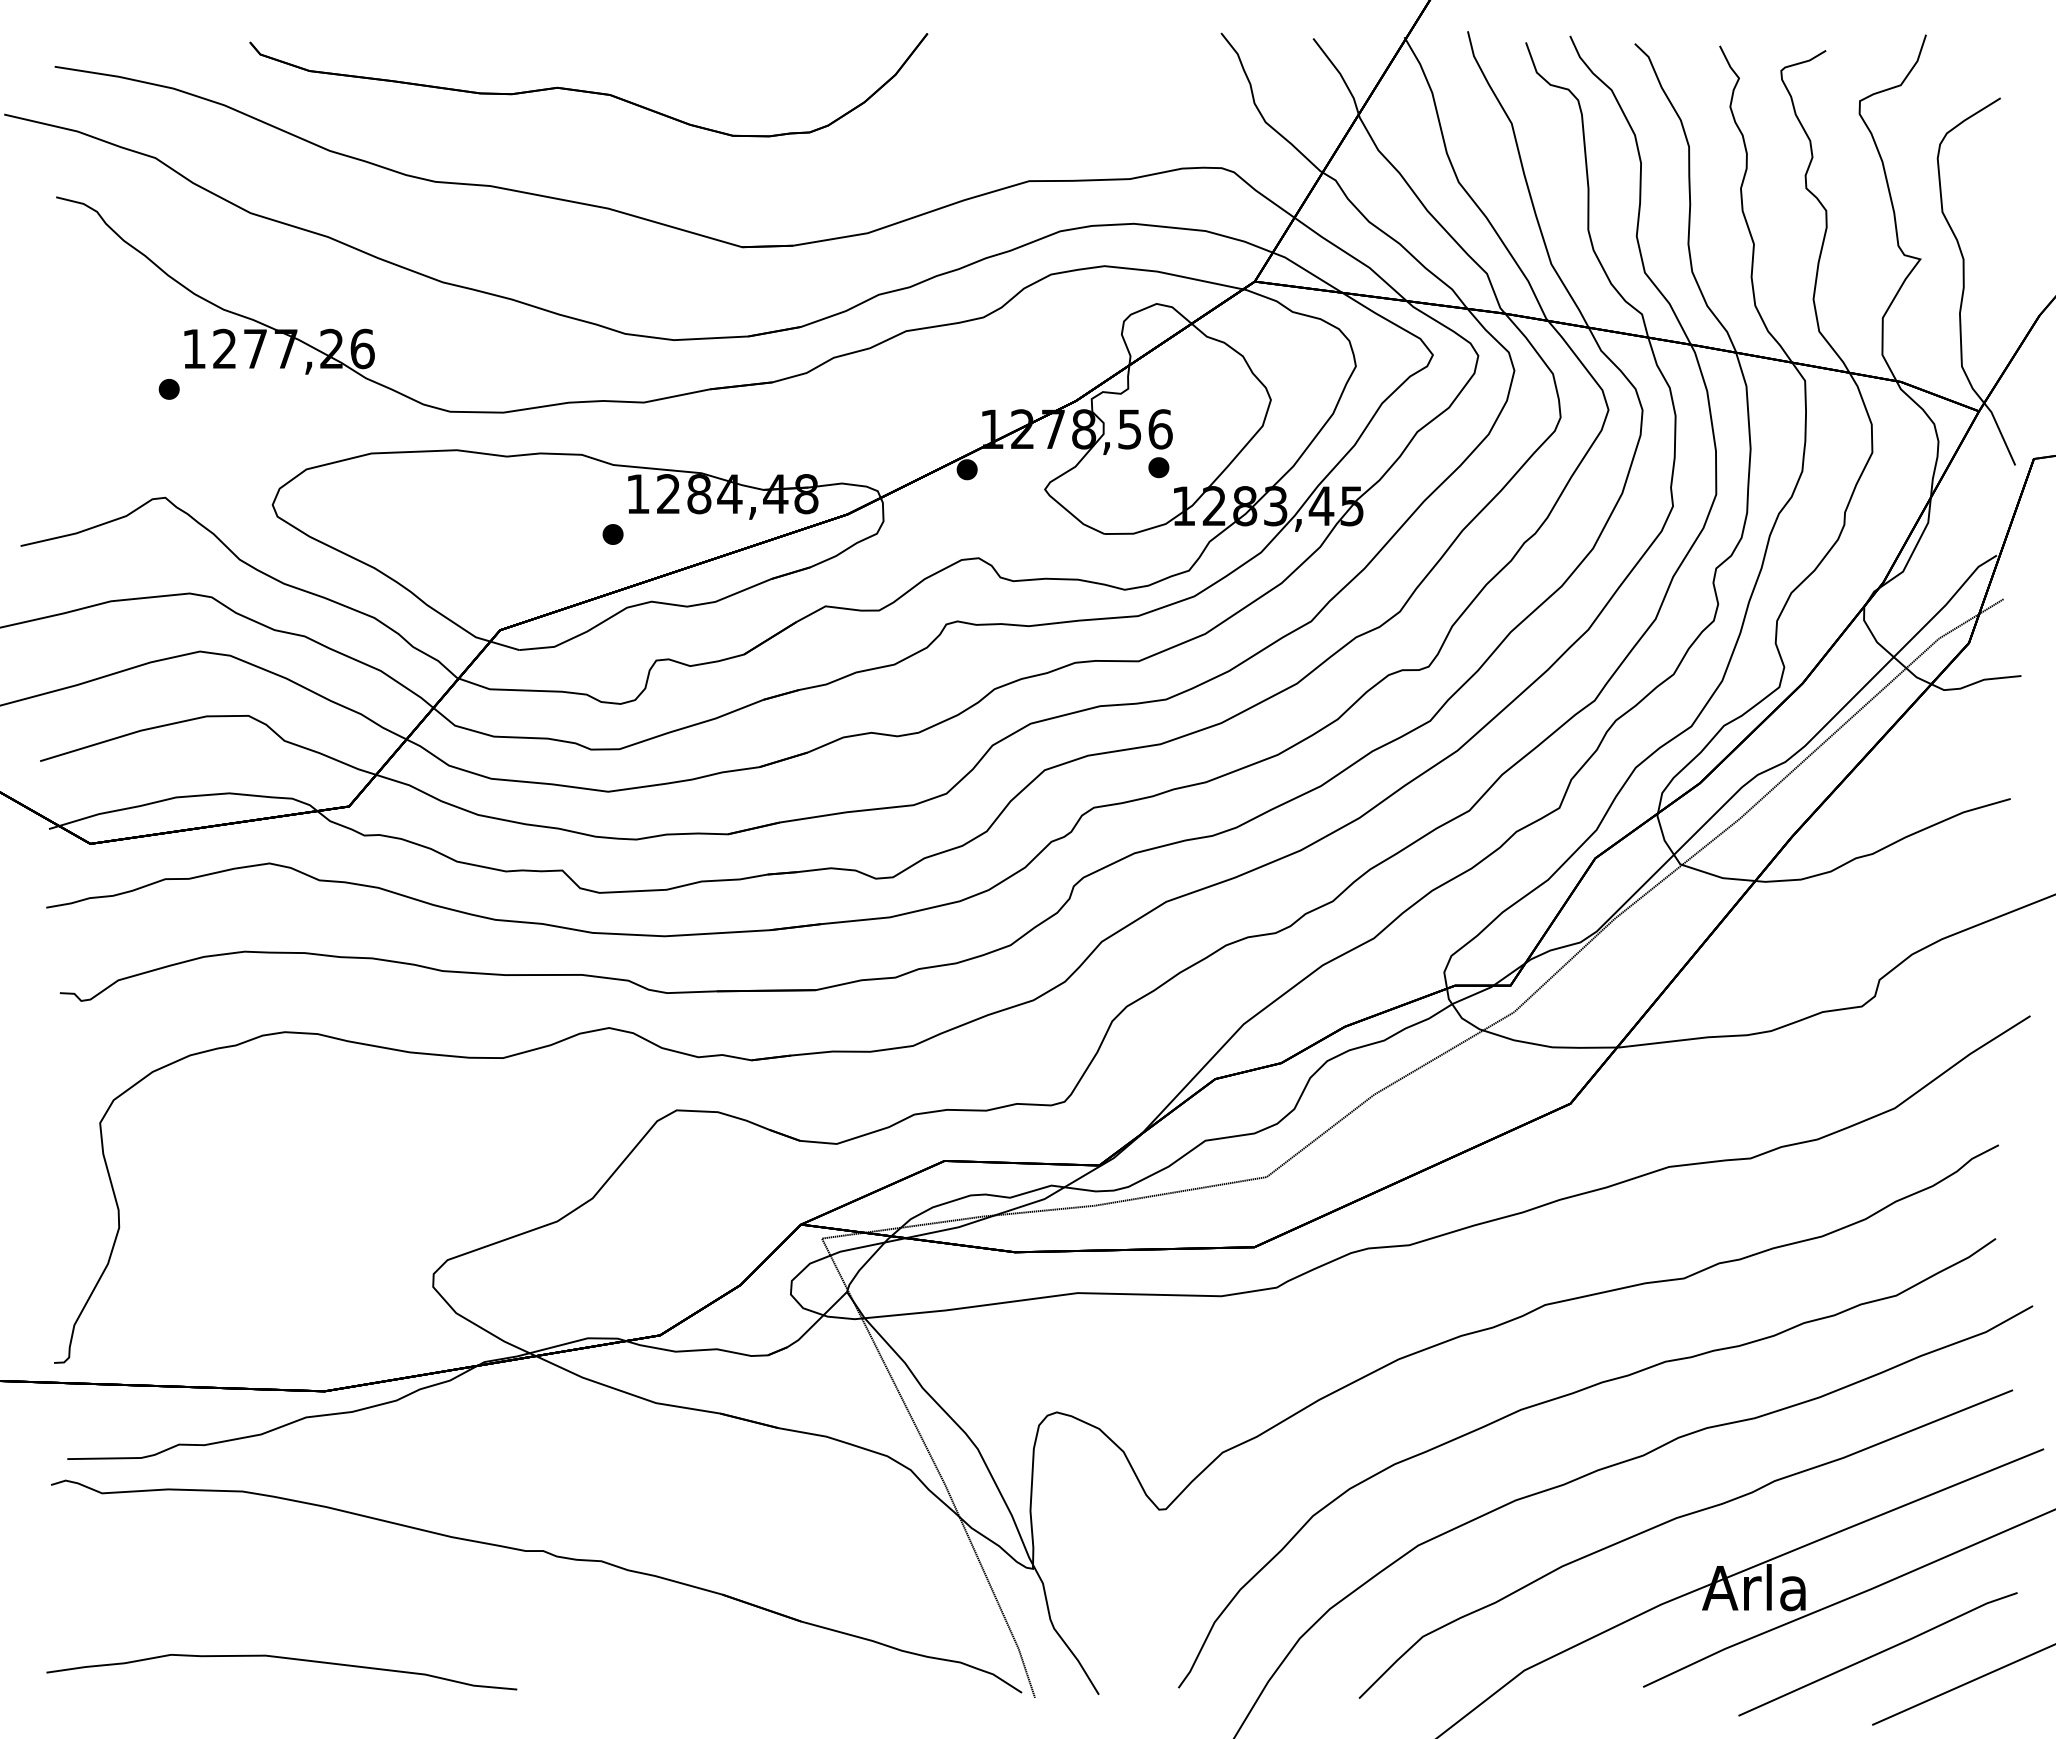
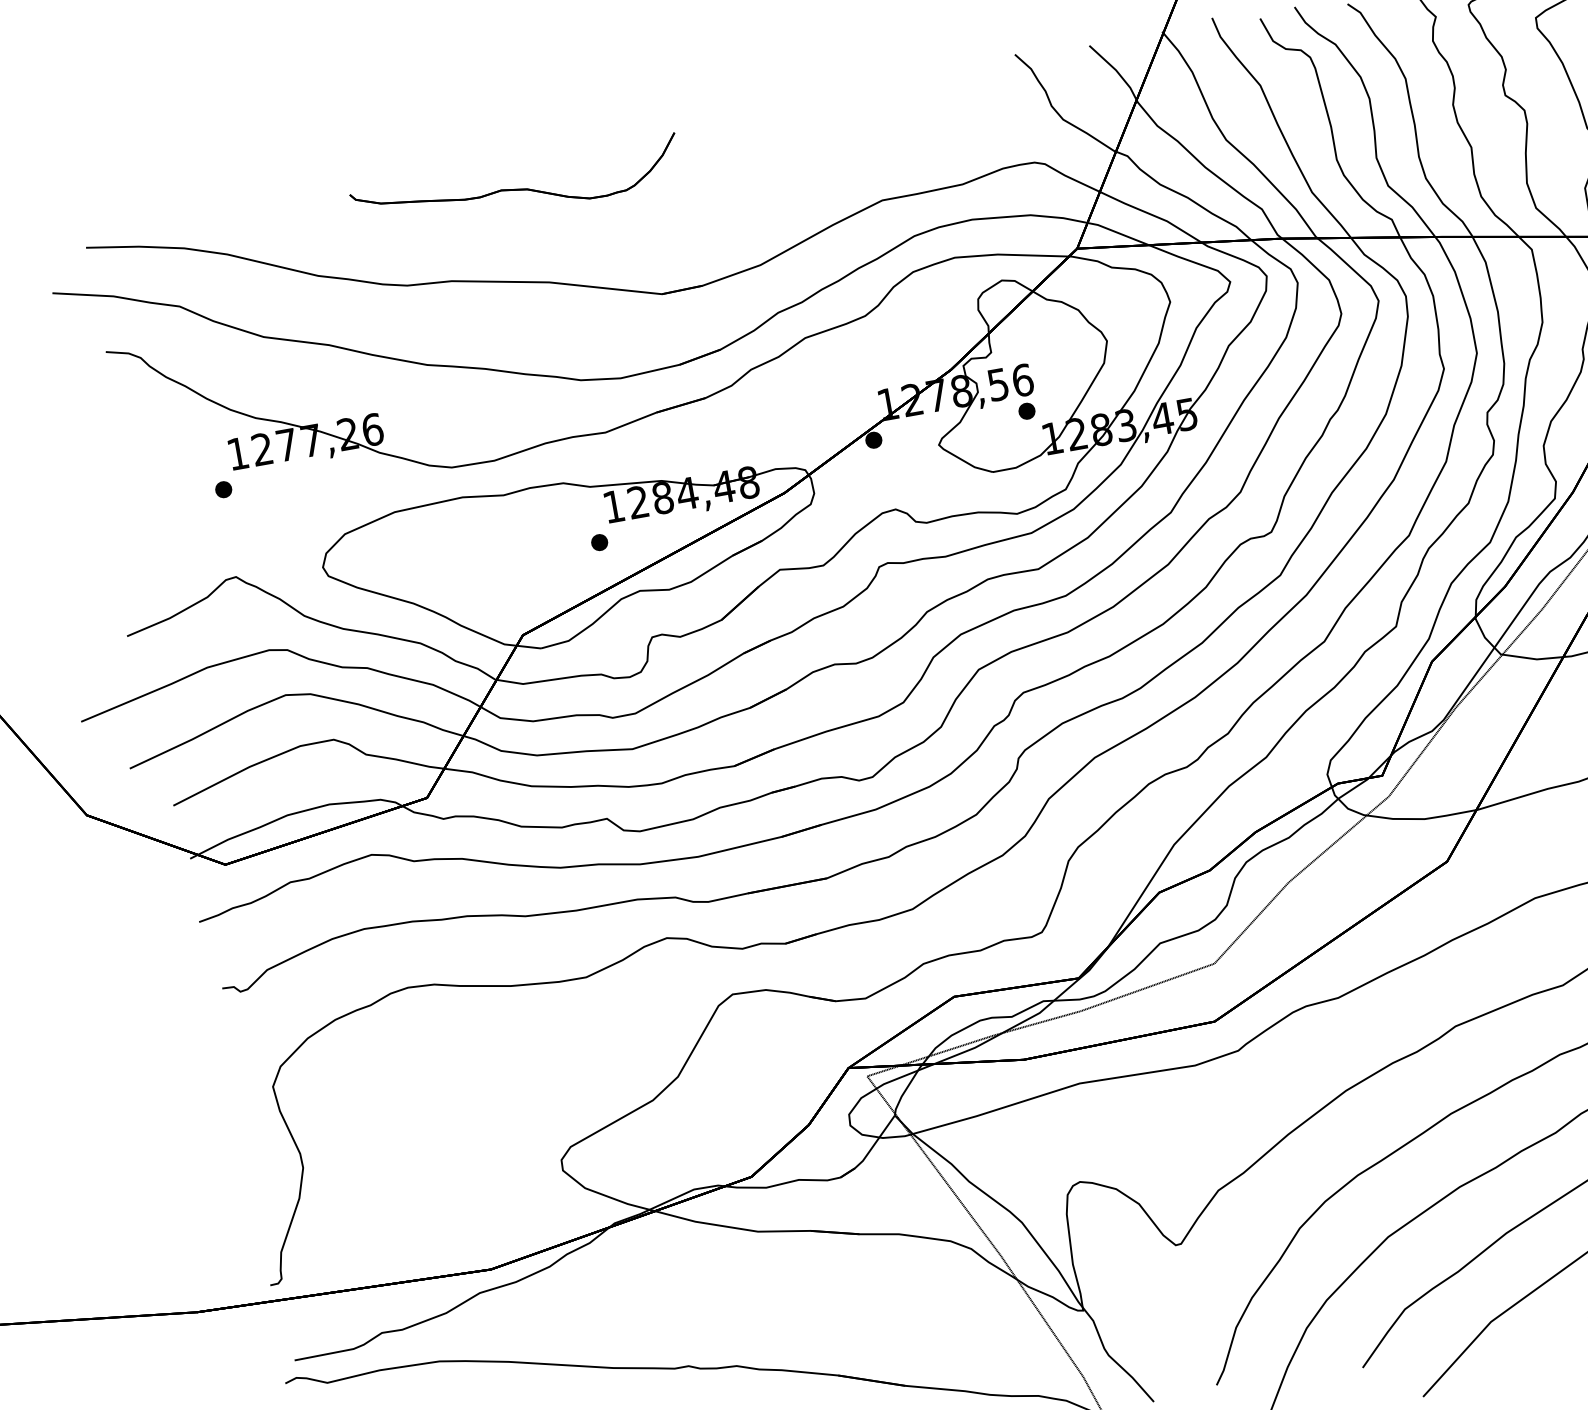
part: (588, 85) -> (515, 186), size x0.6

